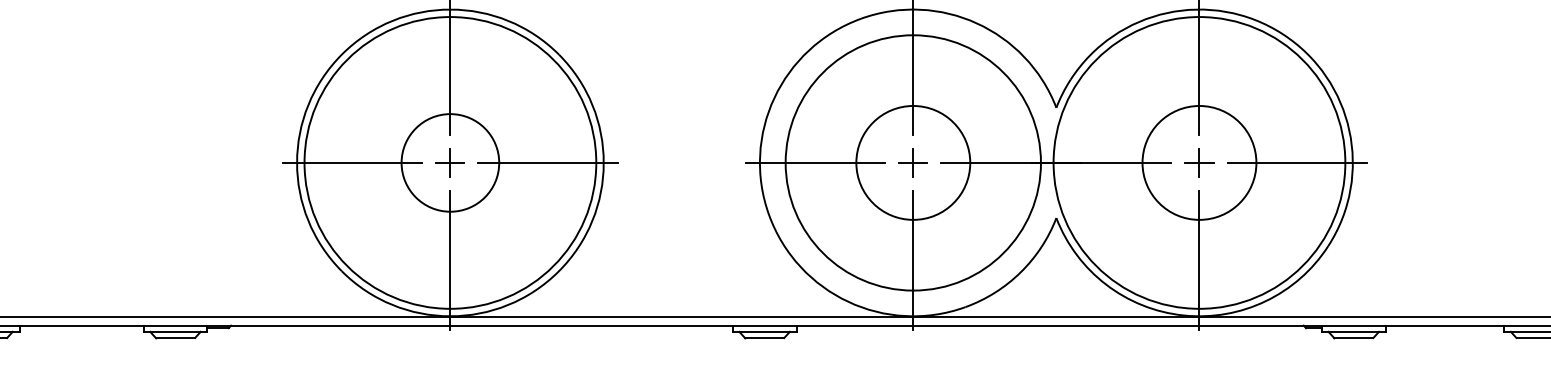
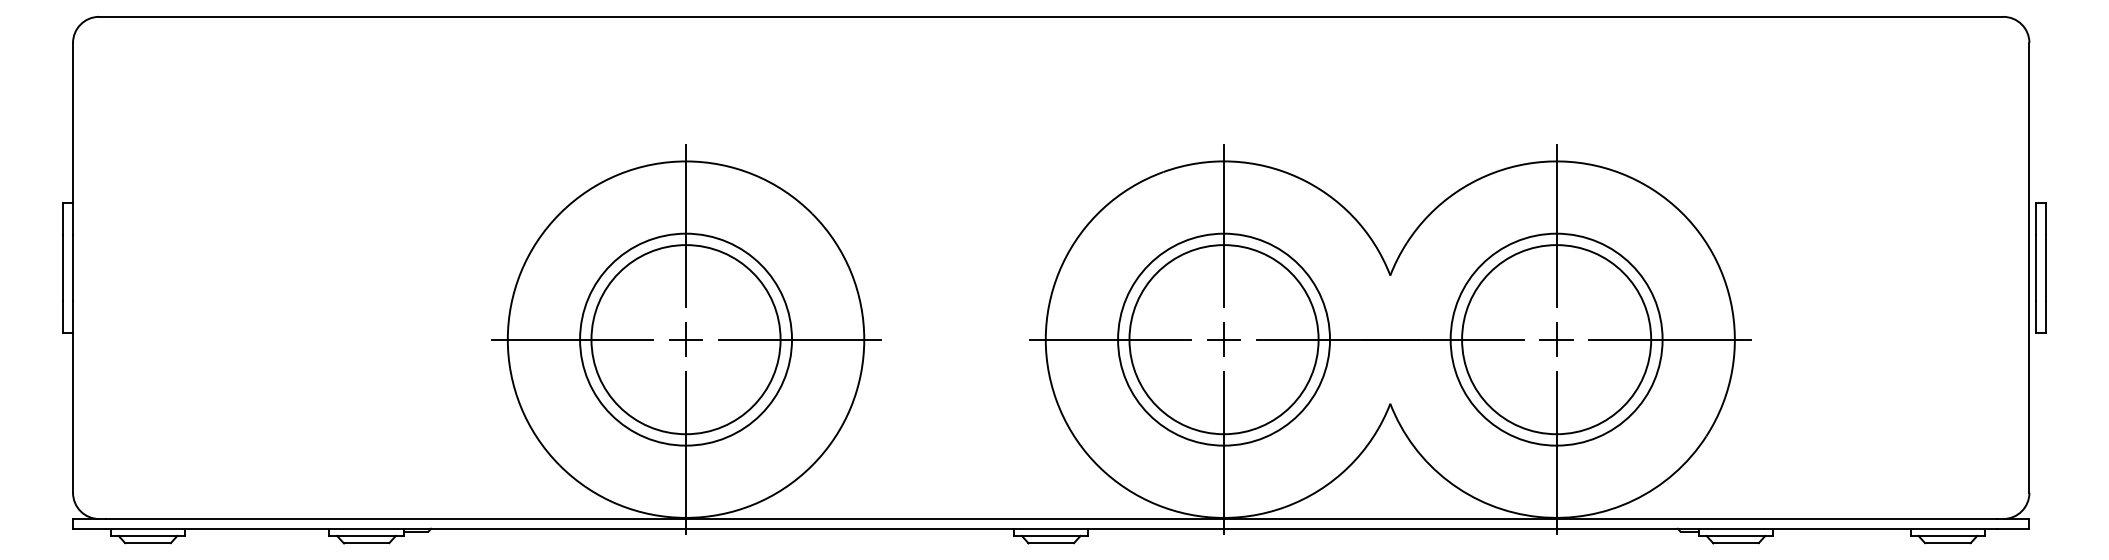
circle: (449, 162) -> (685, 339), size x1.67
circle: (450, 162) -> (686, 339), size x0.62
circle: (912, 162) -> (1223, 339), size x1.43
circle: (913, 162) -> (1224, 339), size x0.71
circle: (1199, 162) -> (1556, 339), size x0.62
circle: (1199, 162) -> (1556, 339), size x1.43

